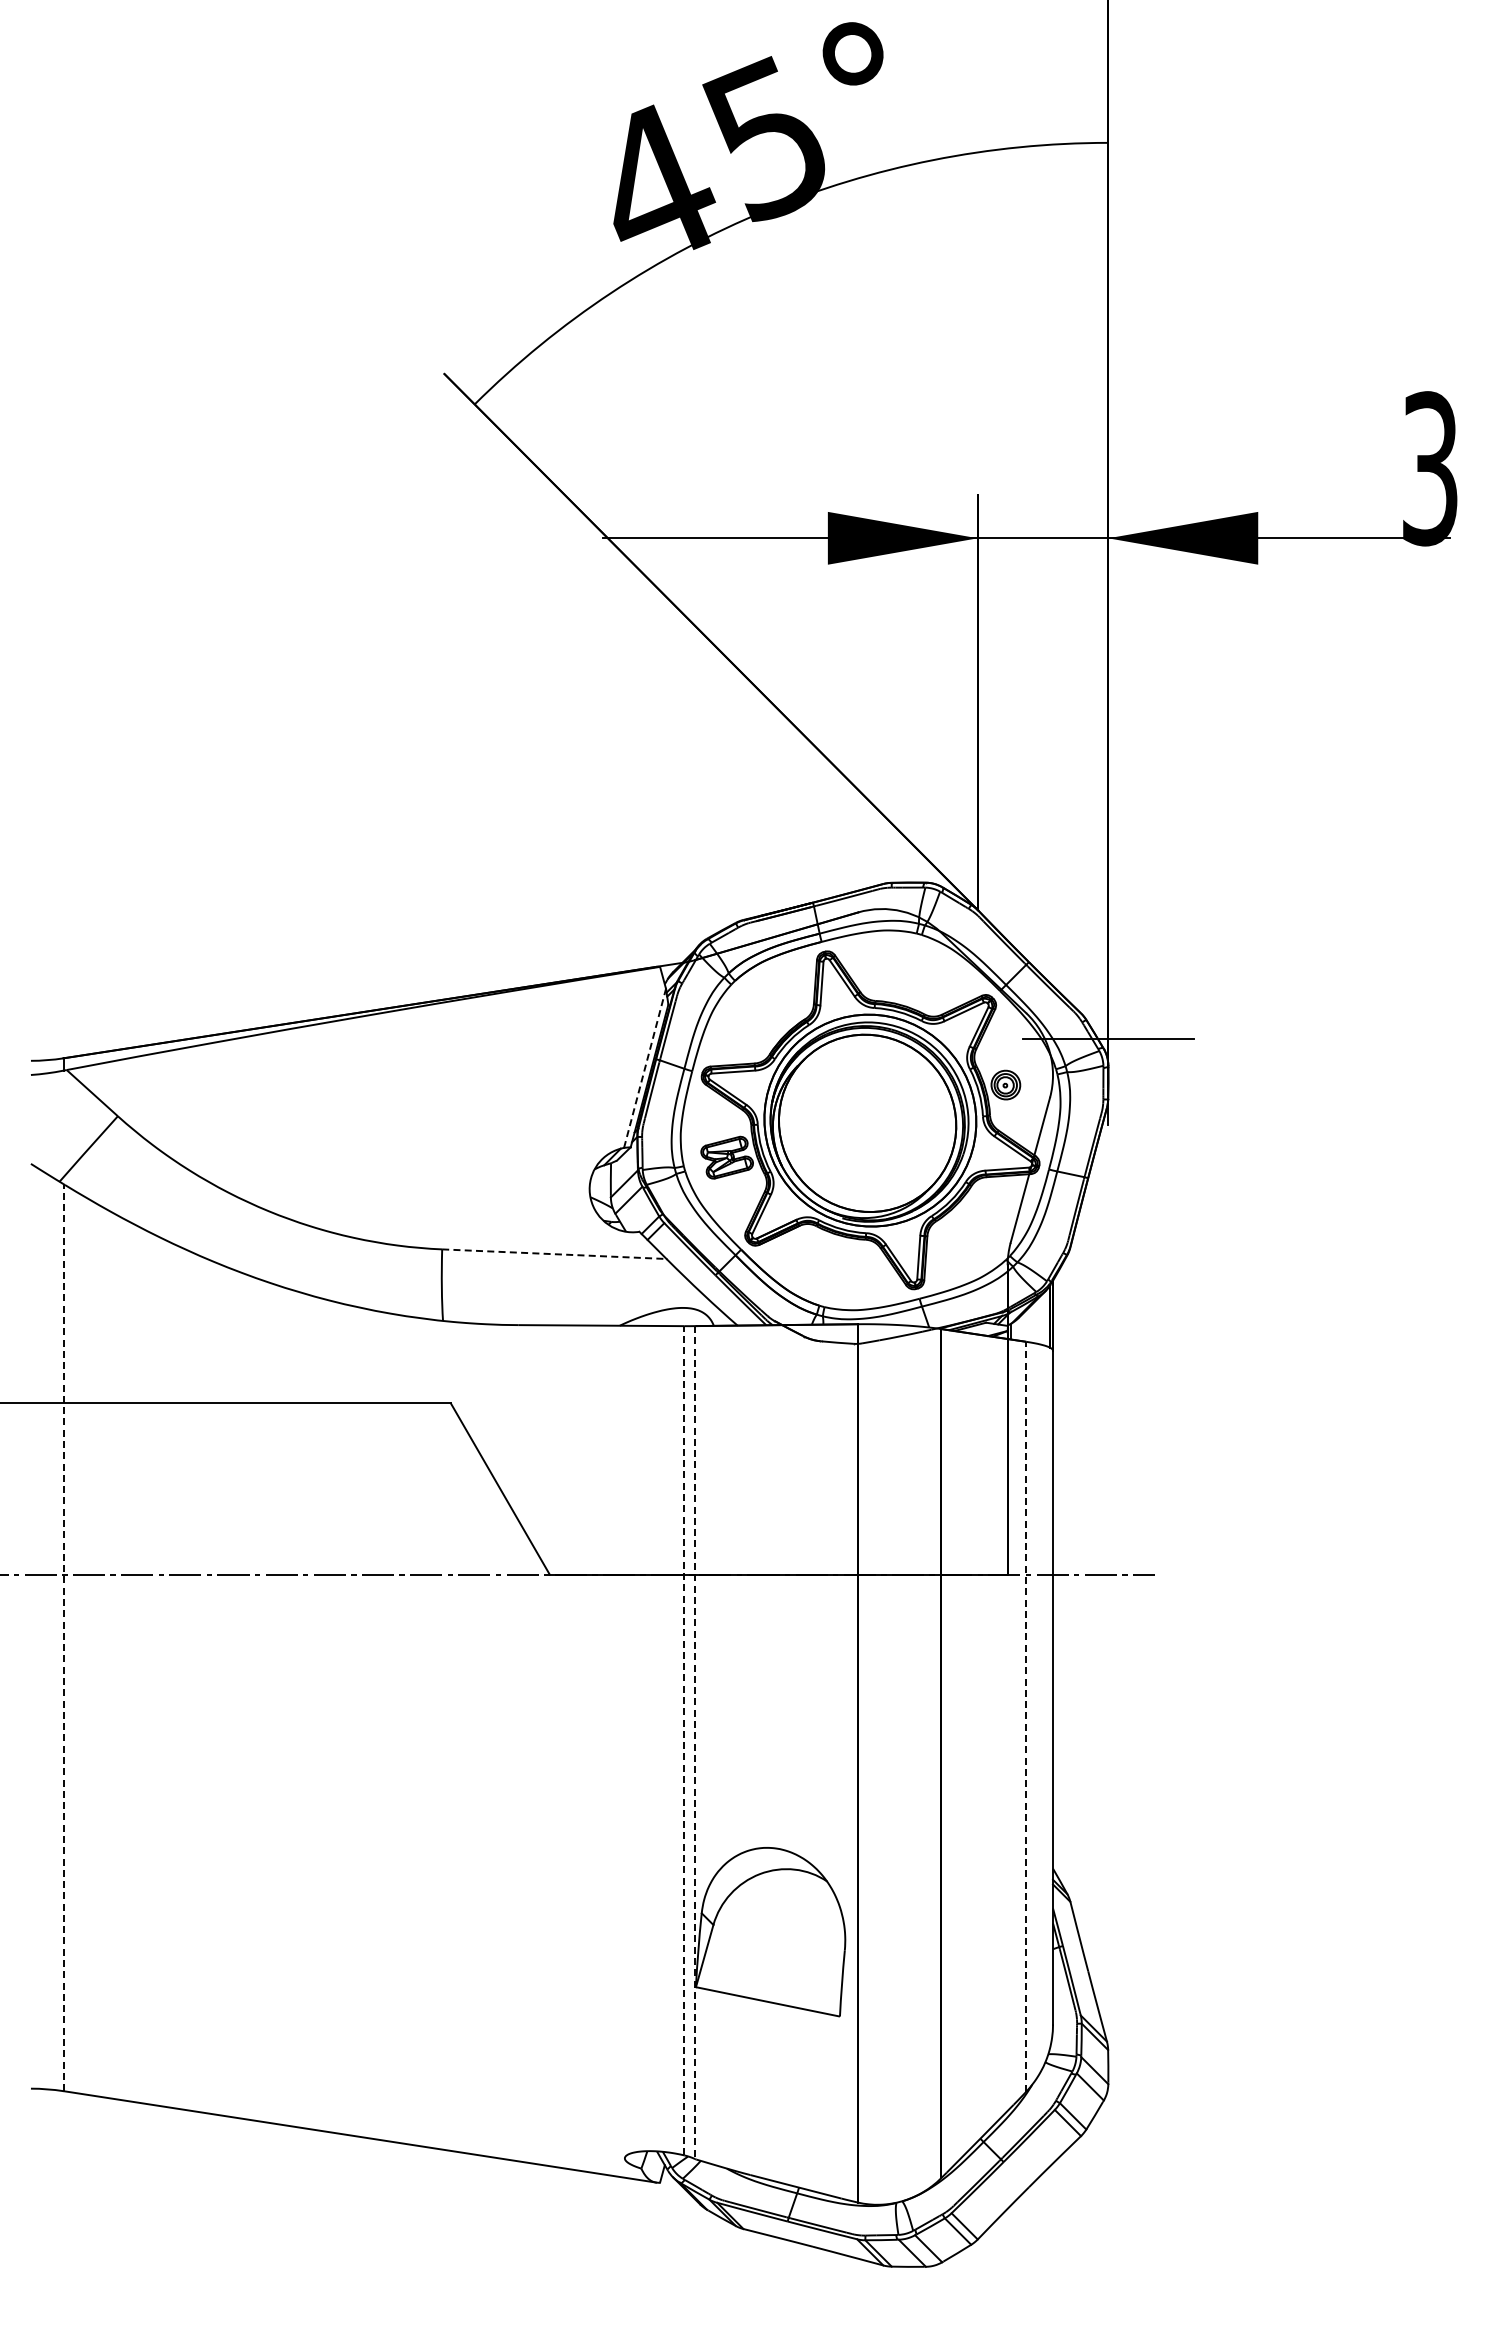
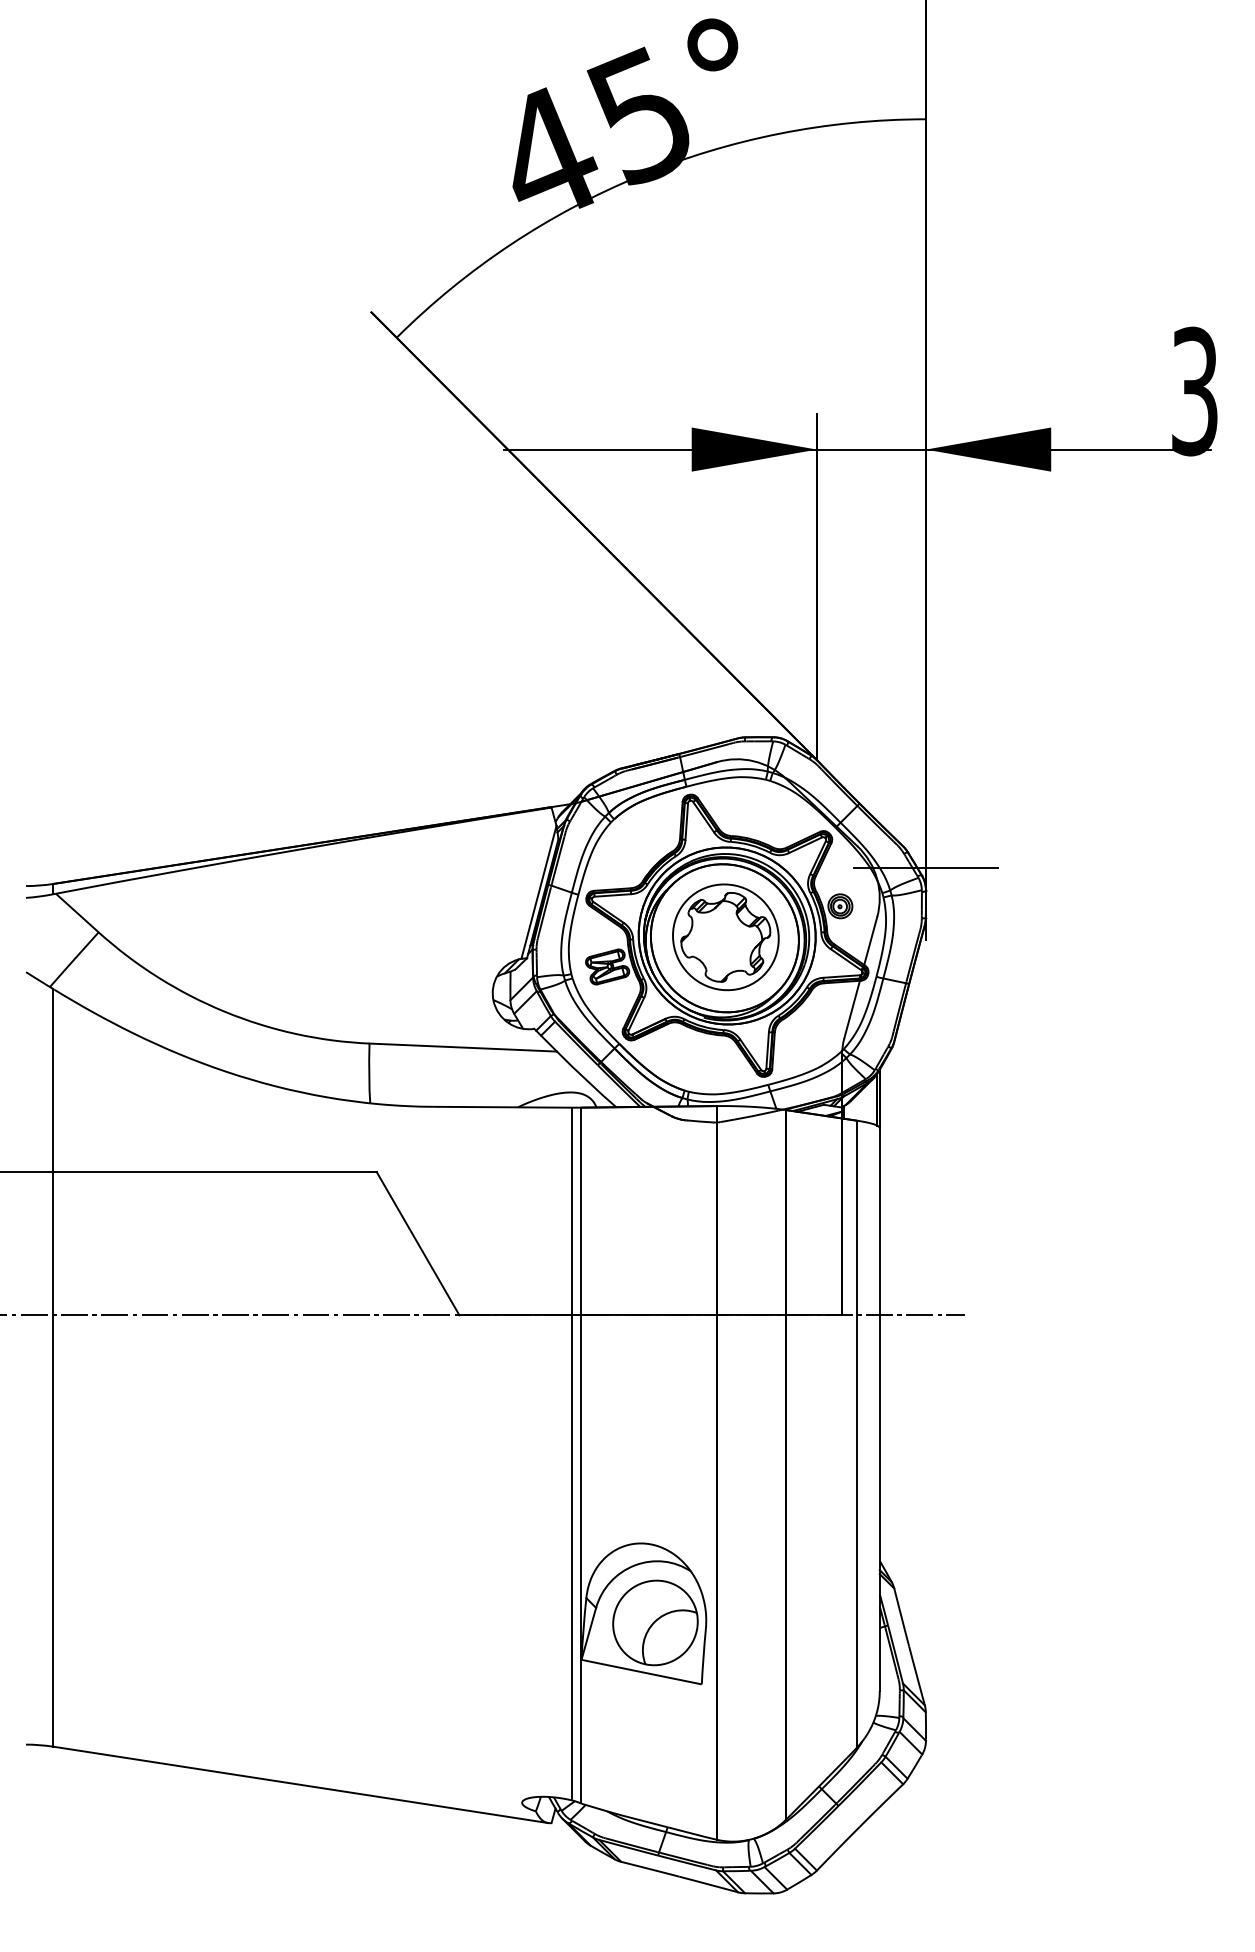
line: (645, 1067) -> (539, 891), dashed -> solid
part: (868, 1122) -> (725, 937), added
line: (554, 1254) -> (463, 1047), dashed -> solid
line: (63, 1637) -> (53, 1367), dashed -> solid
line: (1026, 1716) -> (857, 1433), dashed -> solid
line: (684, 1740) -> (571, 1453), dashed -> solid
line: (695, 1743) -> (581, 1456), dashed -> solid
part: (784, 1942) -> (655, 1622), added

